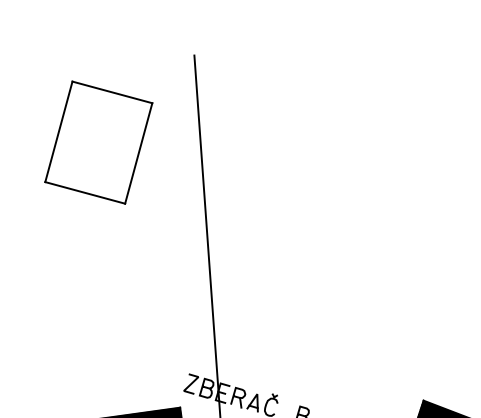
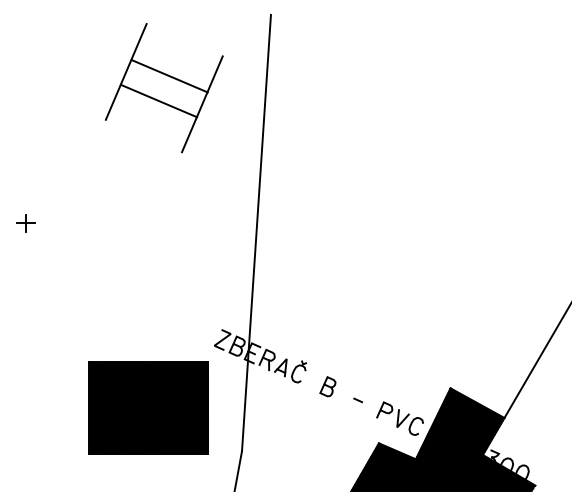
line: (112, 92) -> (169, 76), moved
line: (84, 192) -> (158, 100), moved

